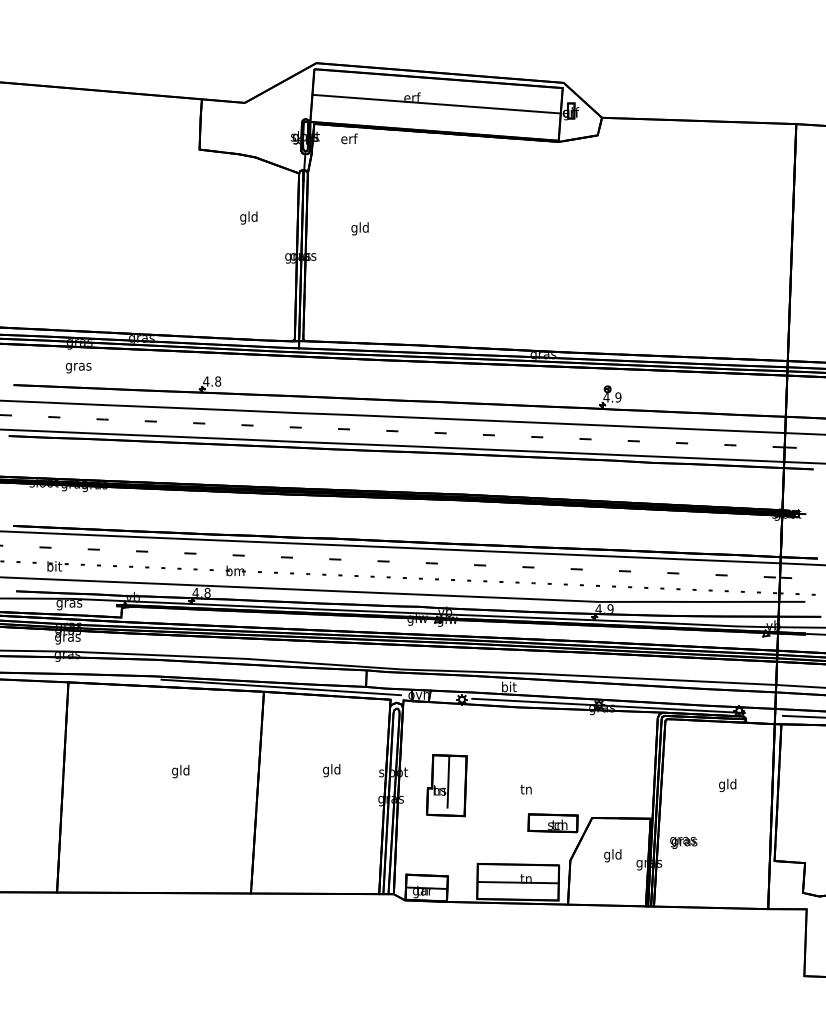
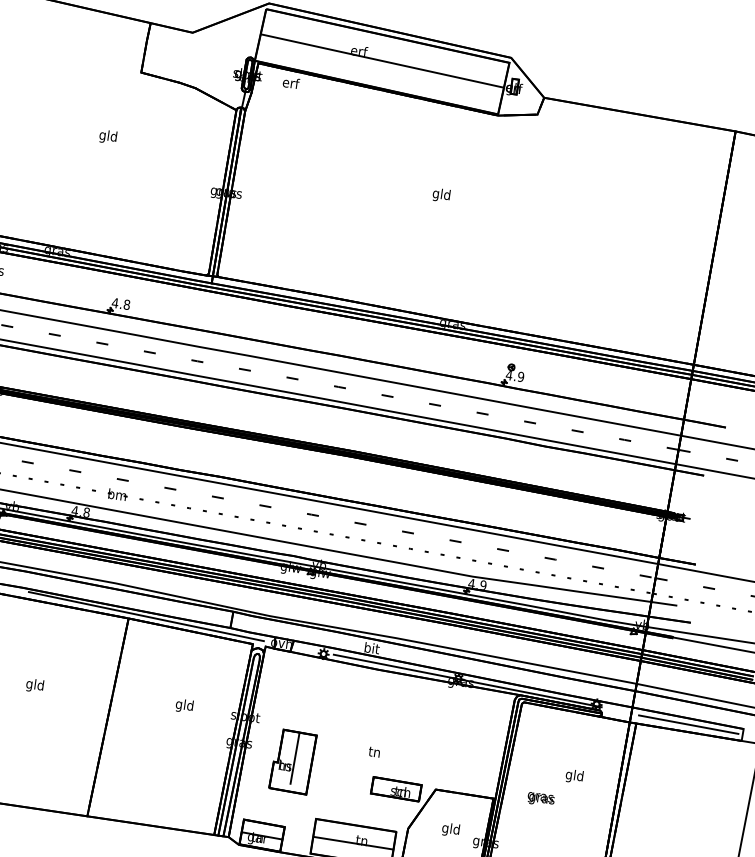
text: (248, 217) -> (107, 136), moved
text: (359, 228) -> (440, 194), moved
part: (446, 785) -> (292, 761), moved
text: (683, 843) -> (540, 800), moved

